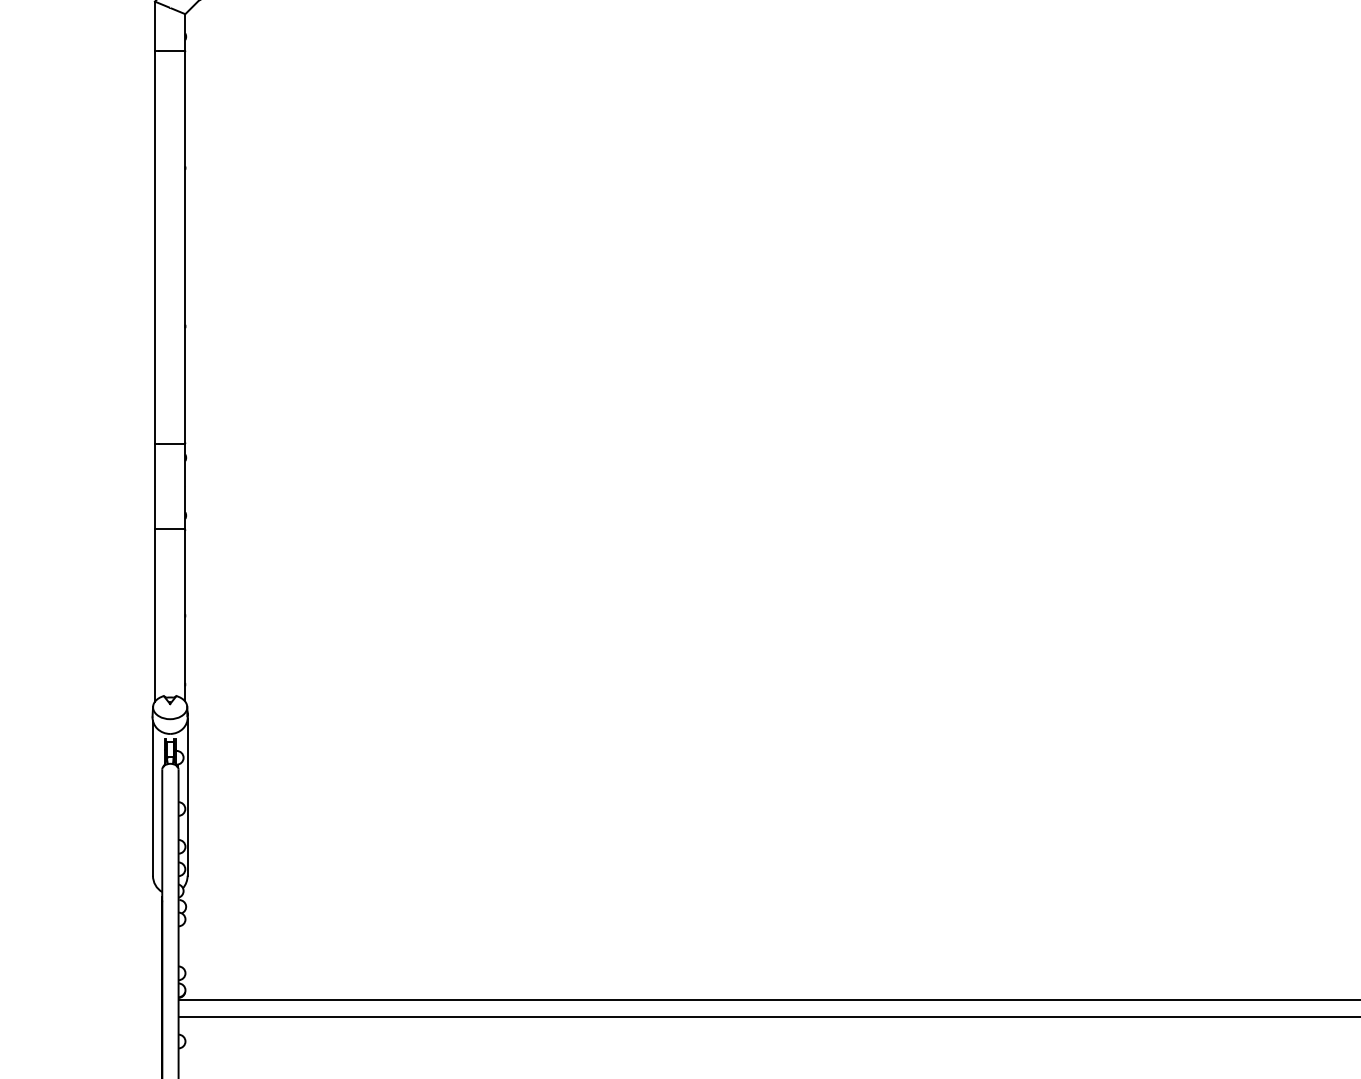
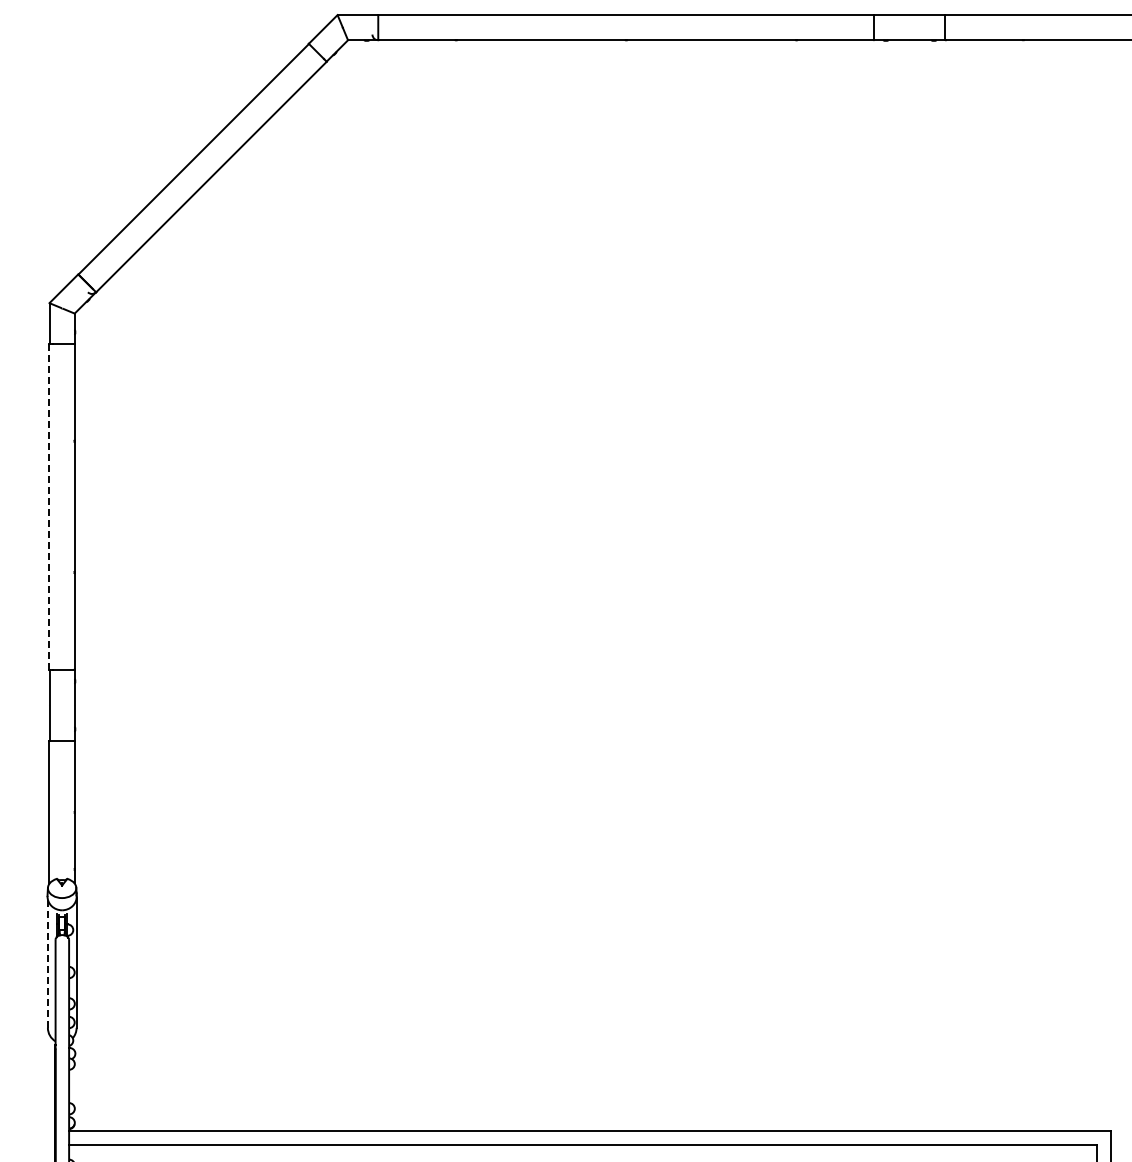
line: (154, 248) -> (49, 507), solid -> dashed
line: (152, 799) -> (47, 964), solid -> dashed

